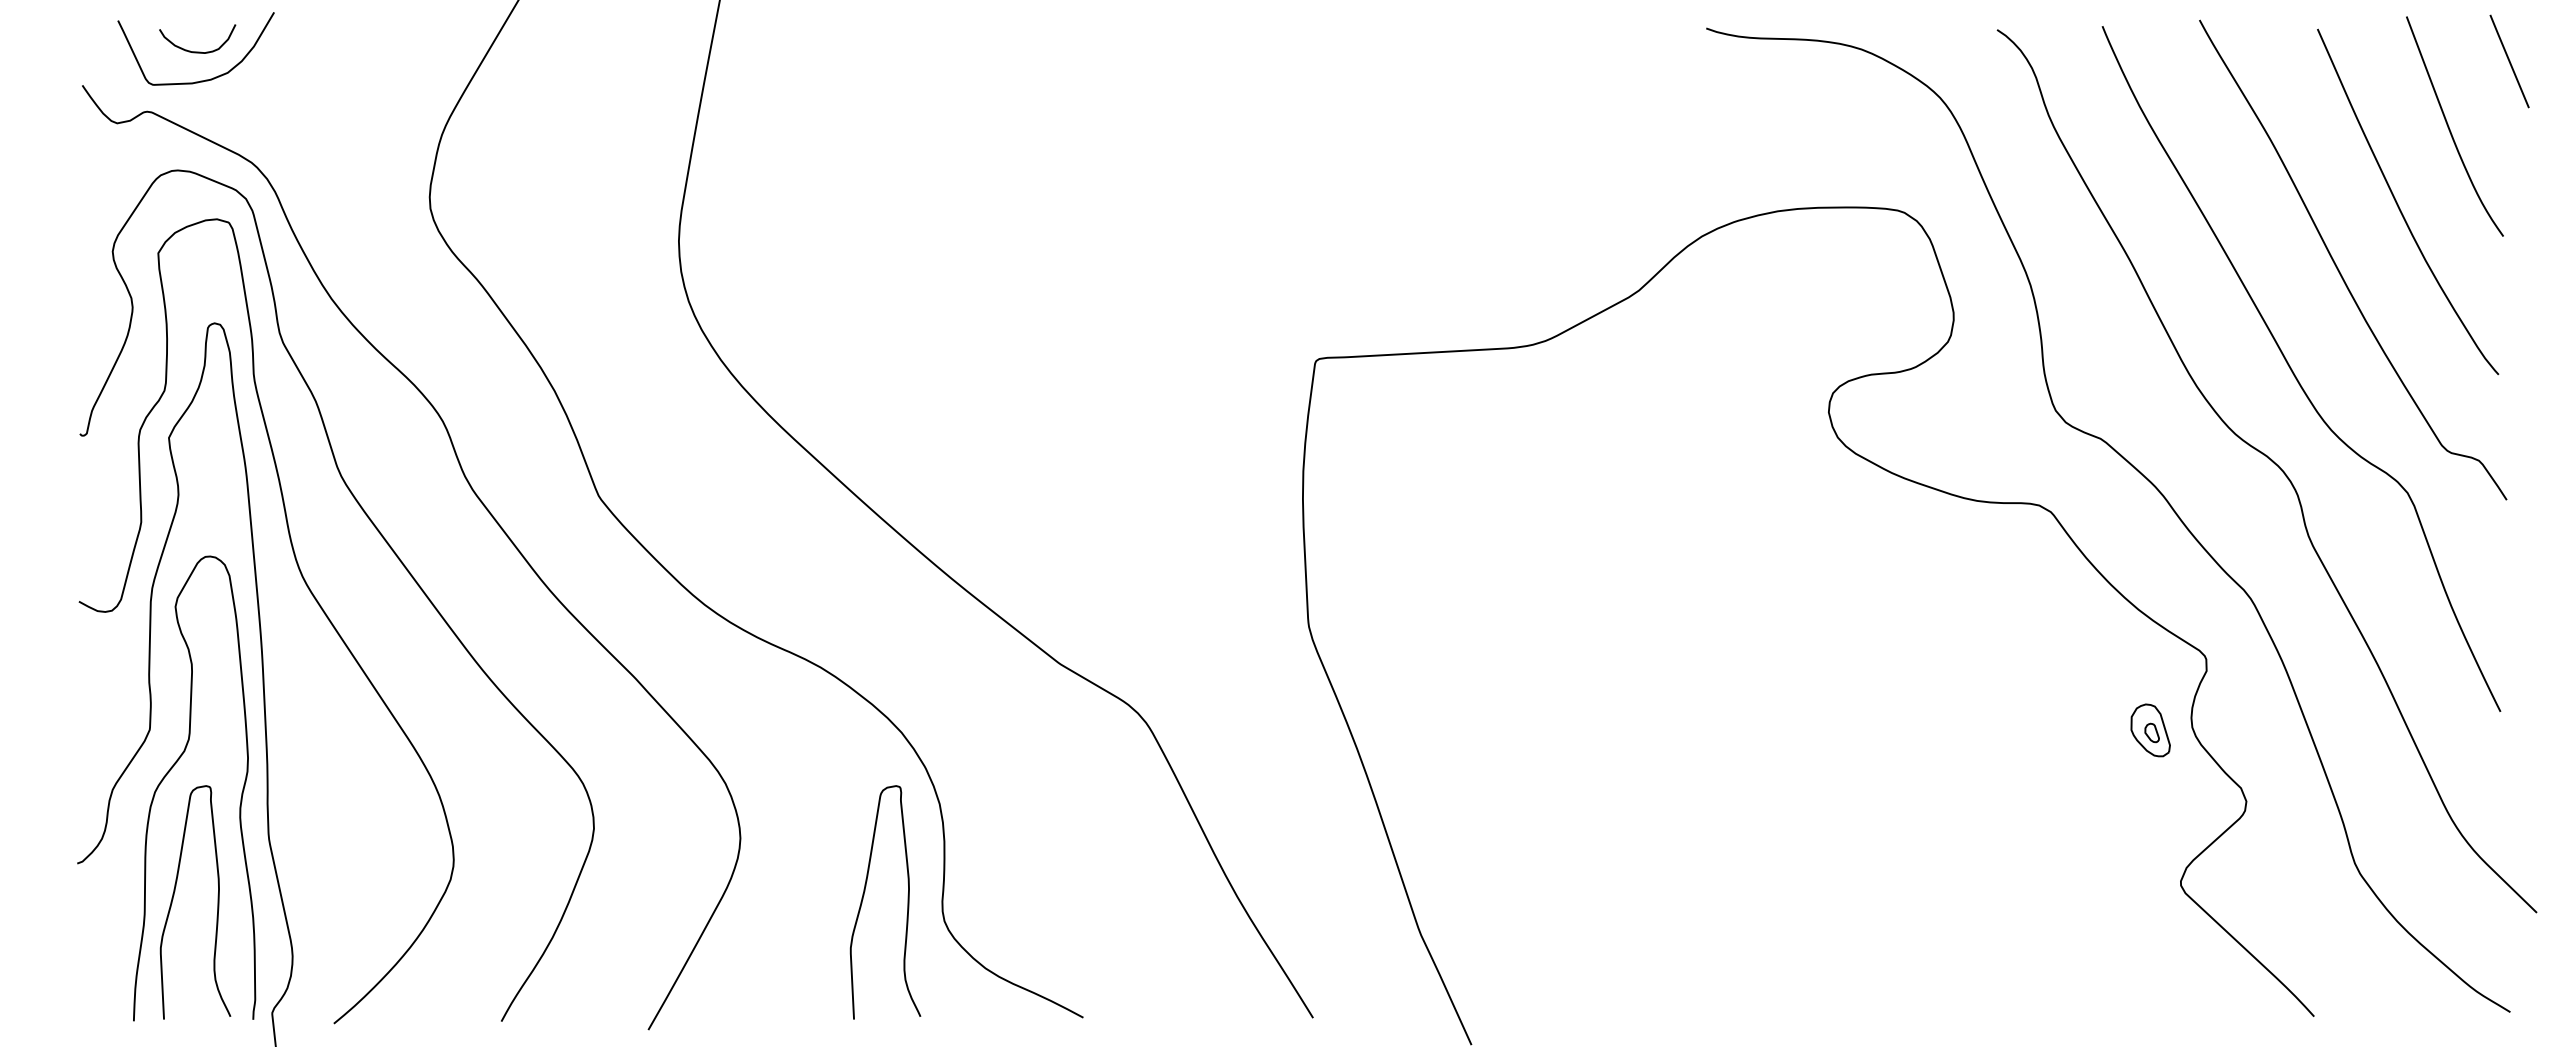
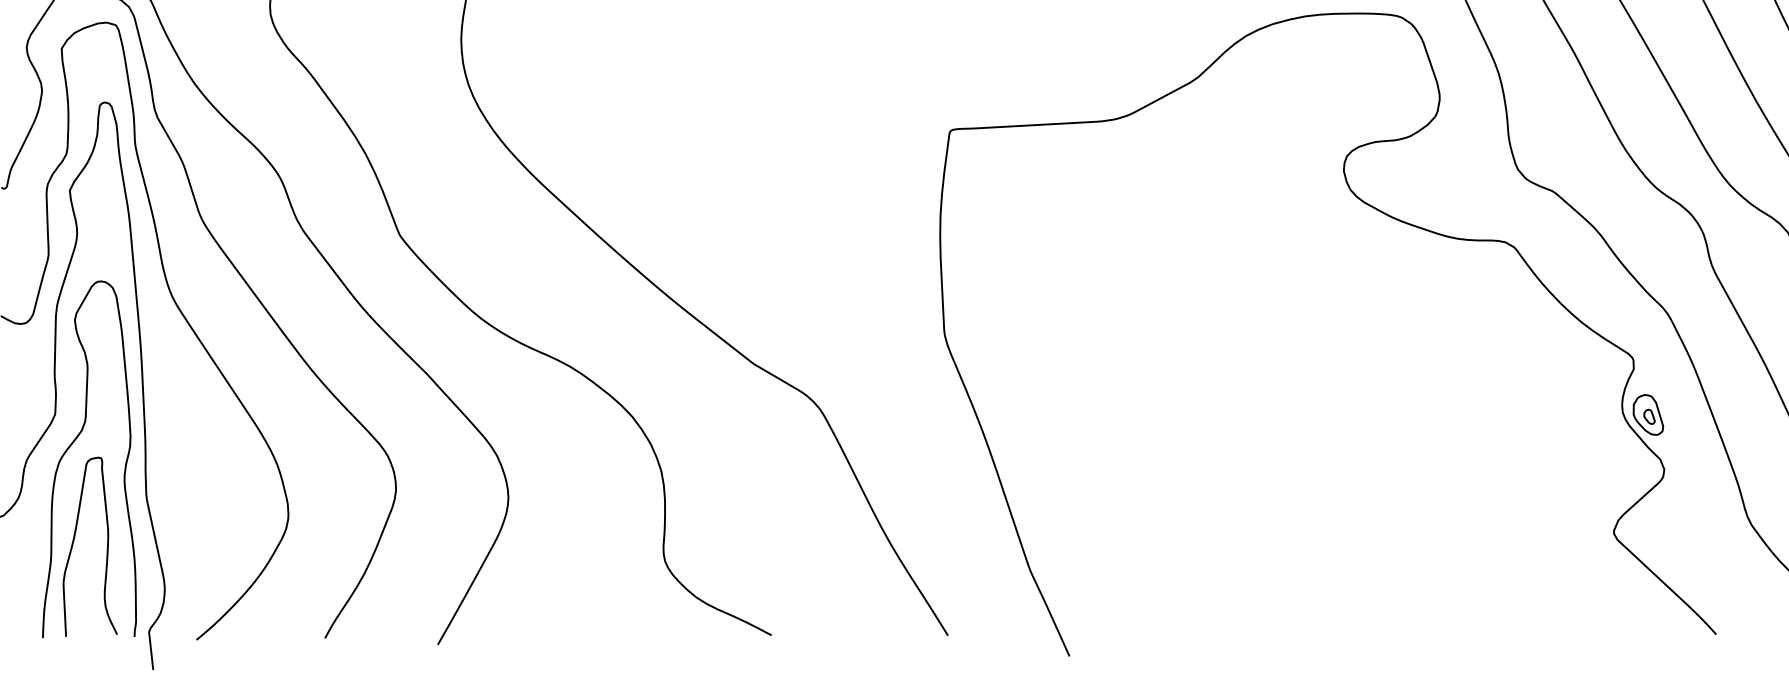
part: (2150, 730) -> (1648, 414), moved
curve: (907, 902) -> (636, 546), removed

